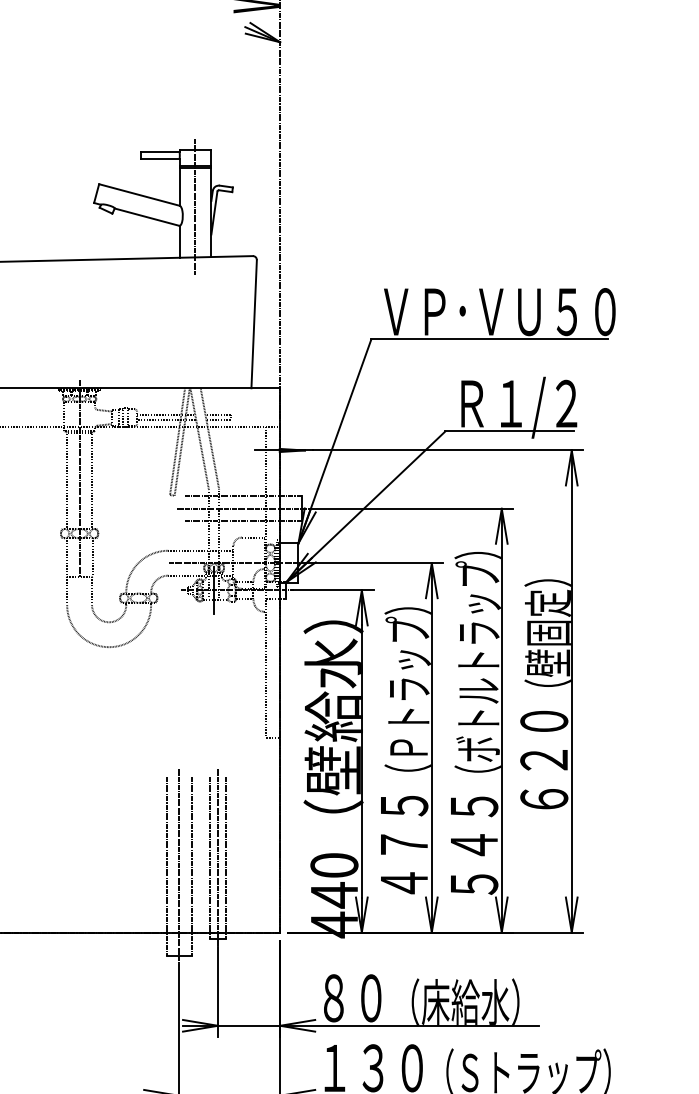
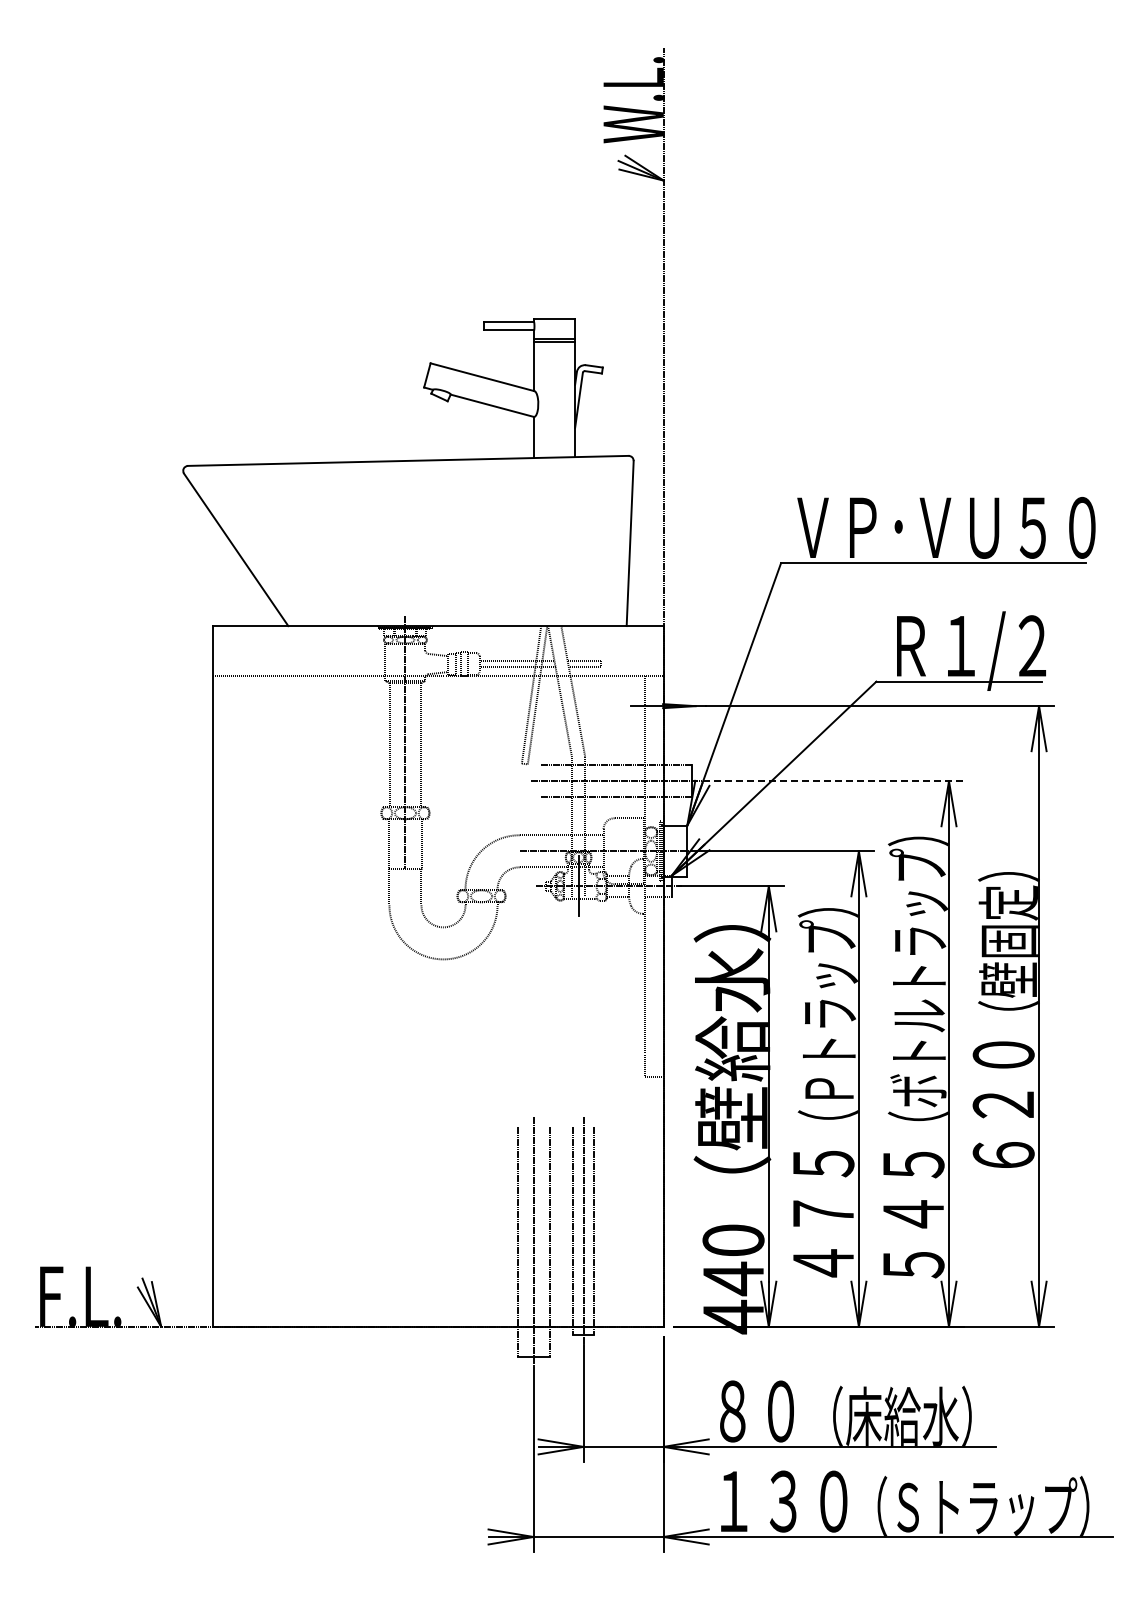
line: (195, 206) -> (554, 391), removed
line: (412, 508) -> (833, 781), solid -> dashed

